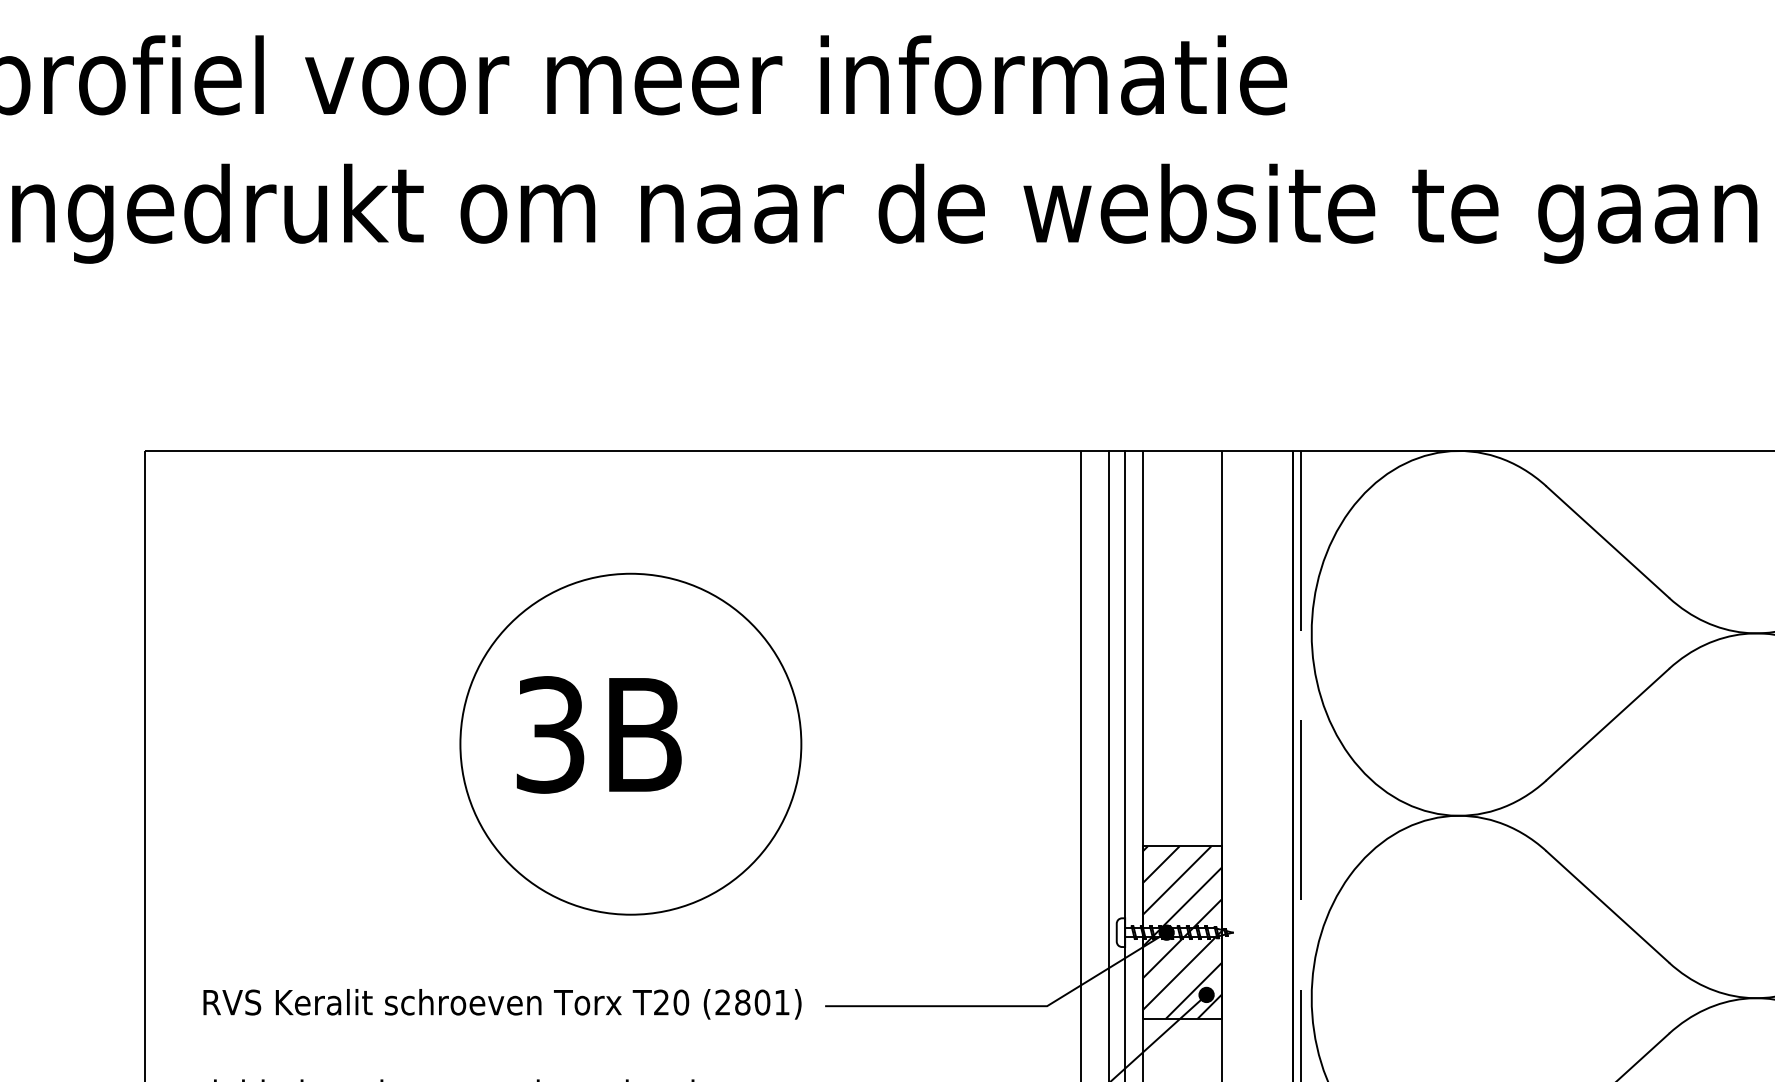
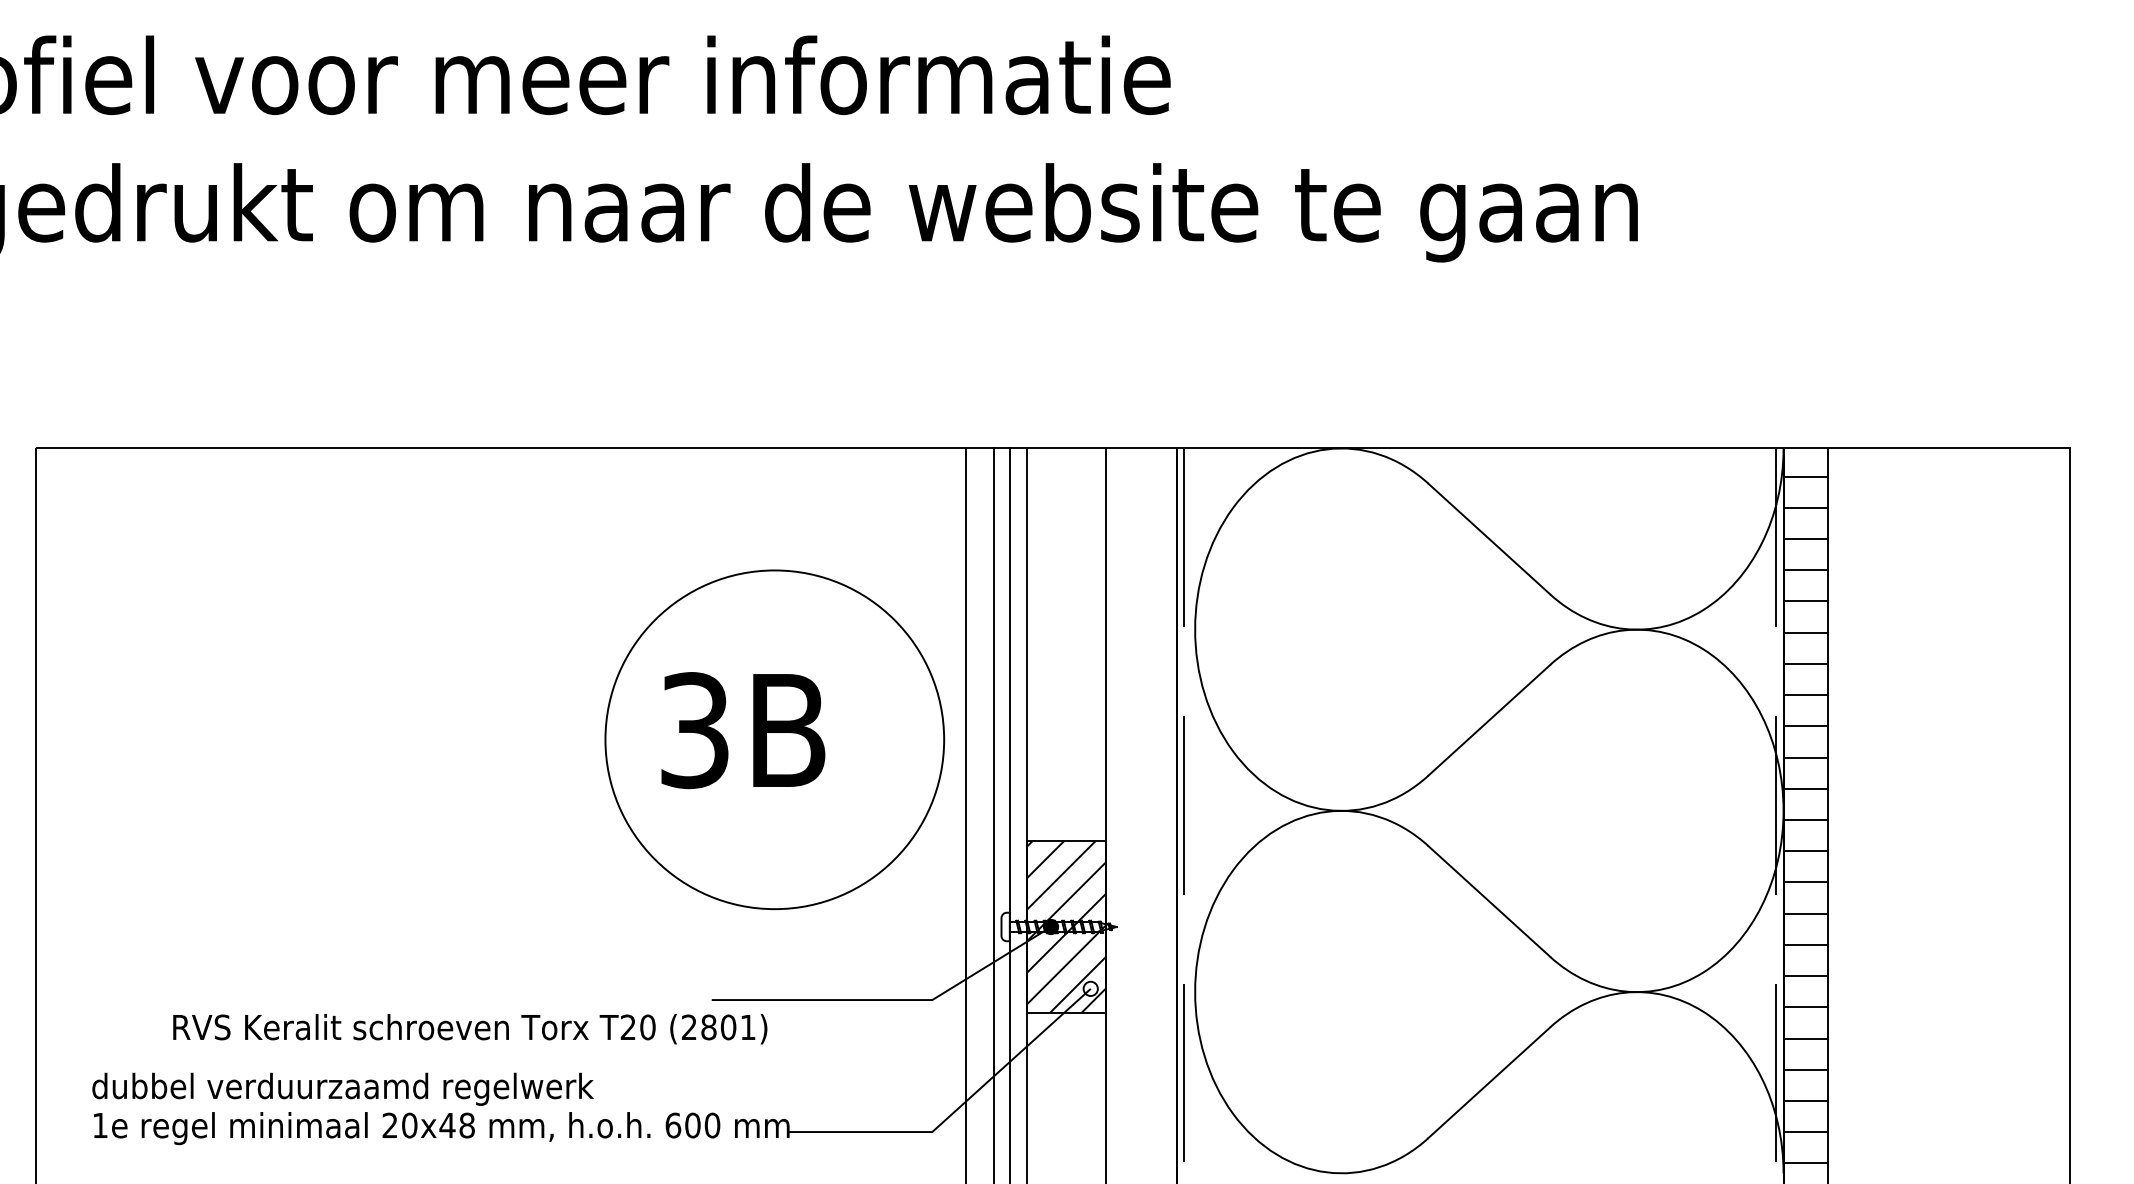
part: (630, 743) -> (774, 739), moved
fill: (1206, 994) -> (1090, 988), removed
text: (502, 1004) -> (470, 1029), moved

